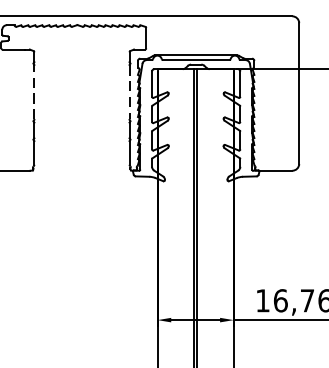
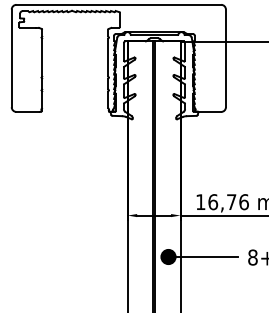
line: (34, 92) -> (42, 57), dashed -> solid
line: (129, 92) -> (108, 57), dashed -> solid

